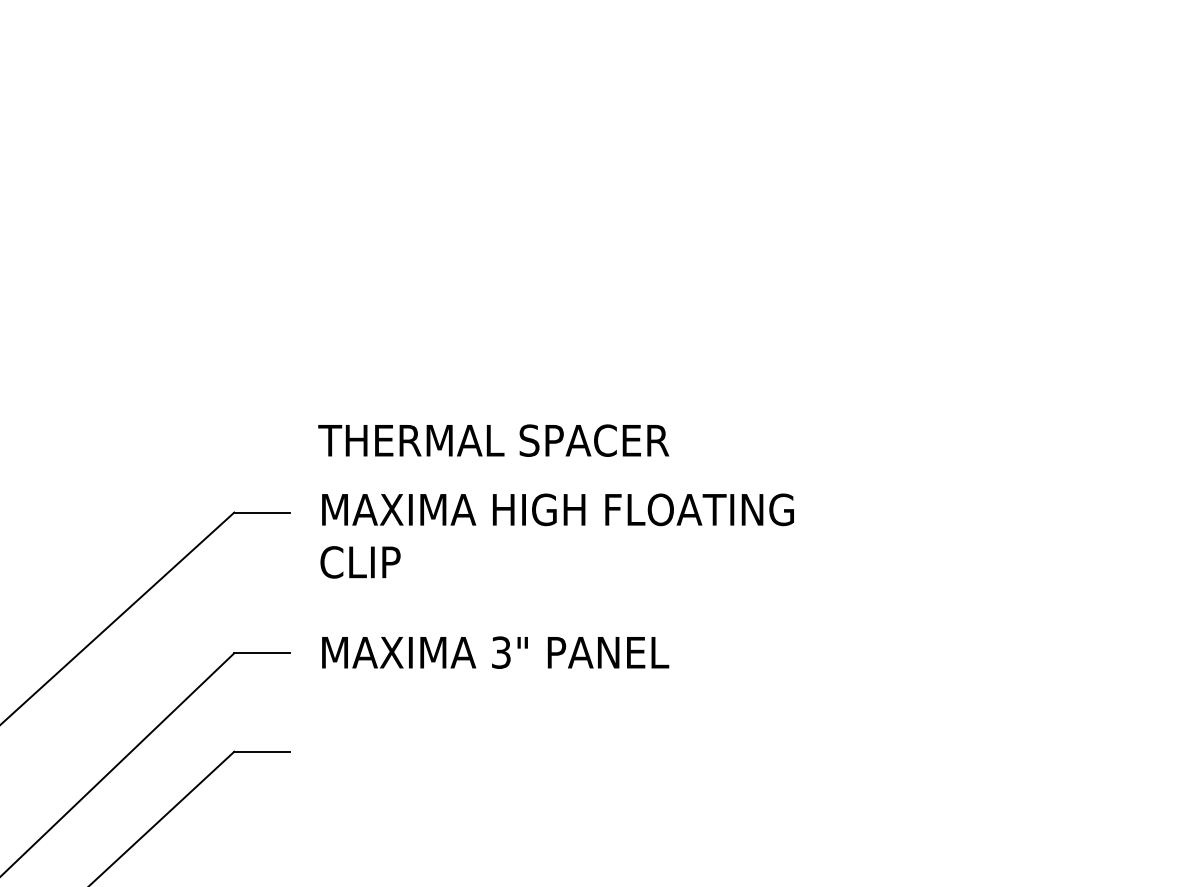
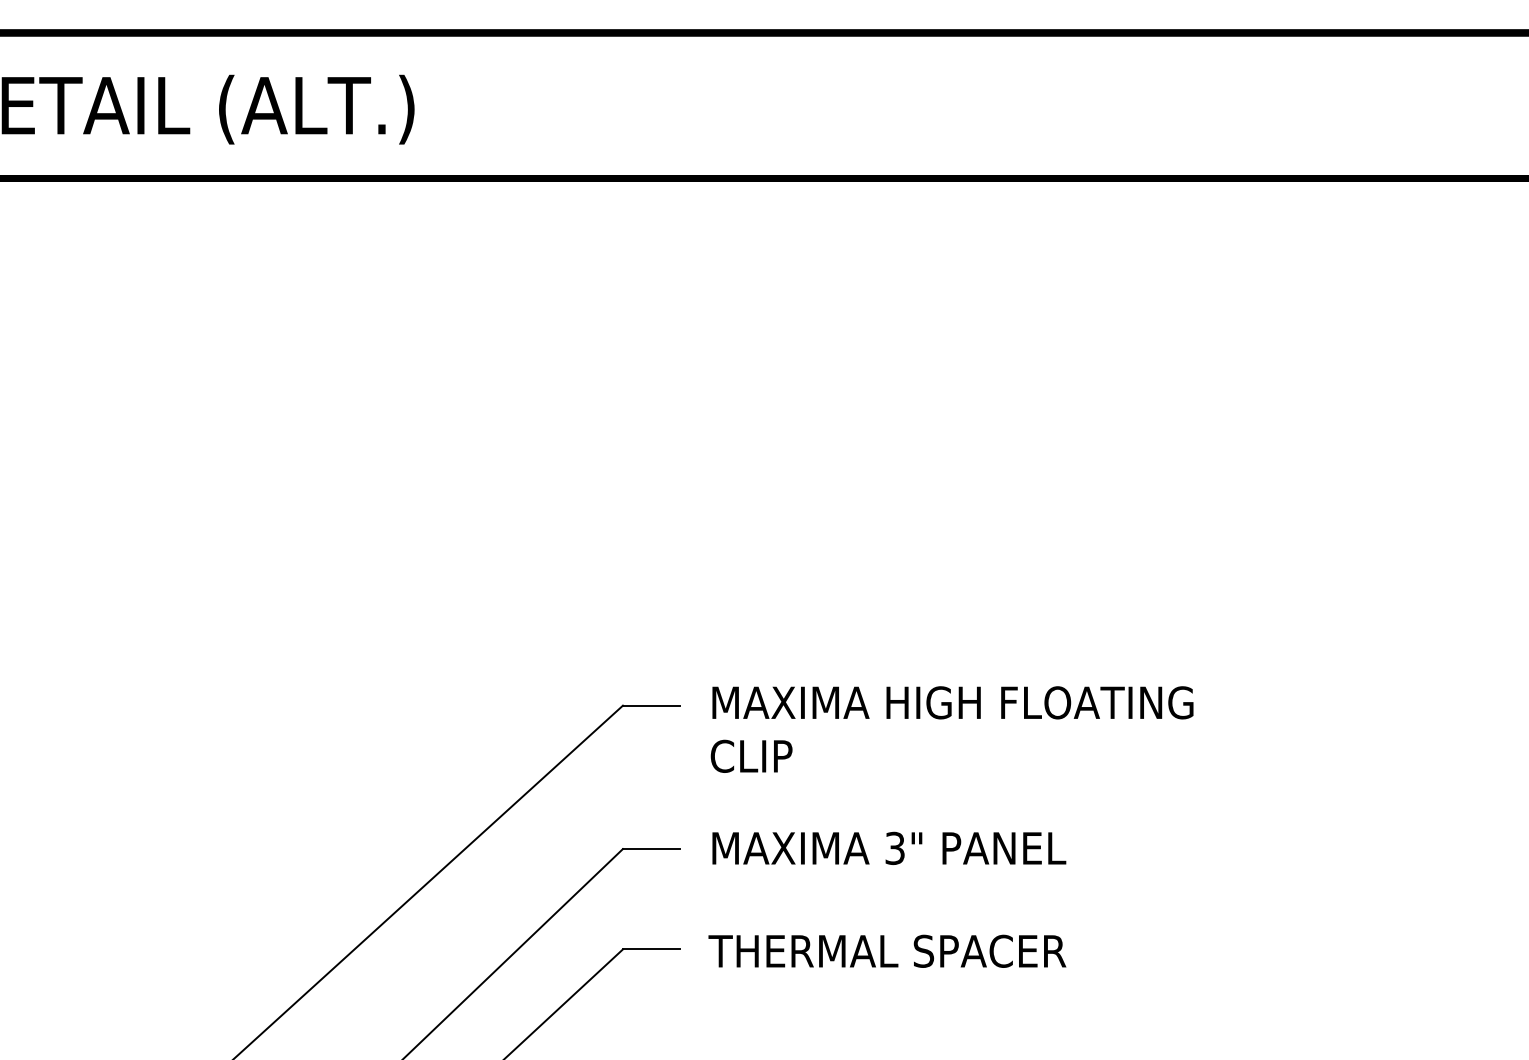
text: (493, 439) -> (887, 950), moved

